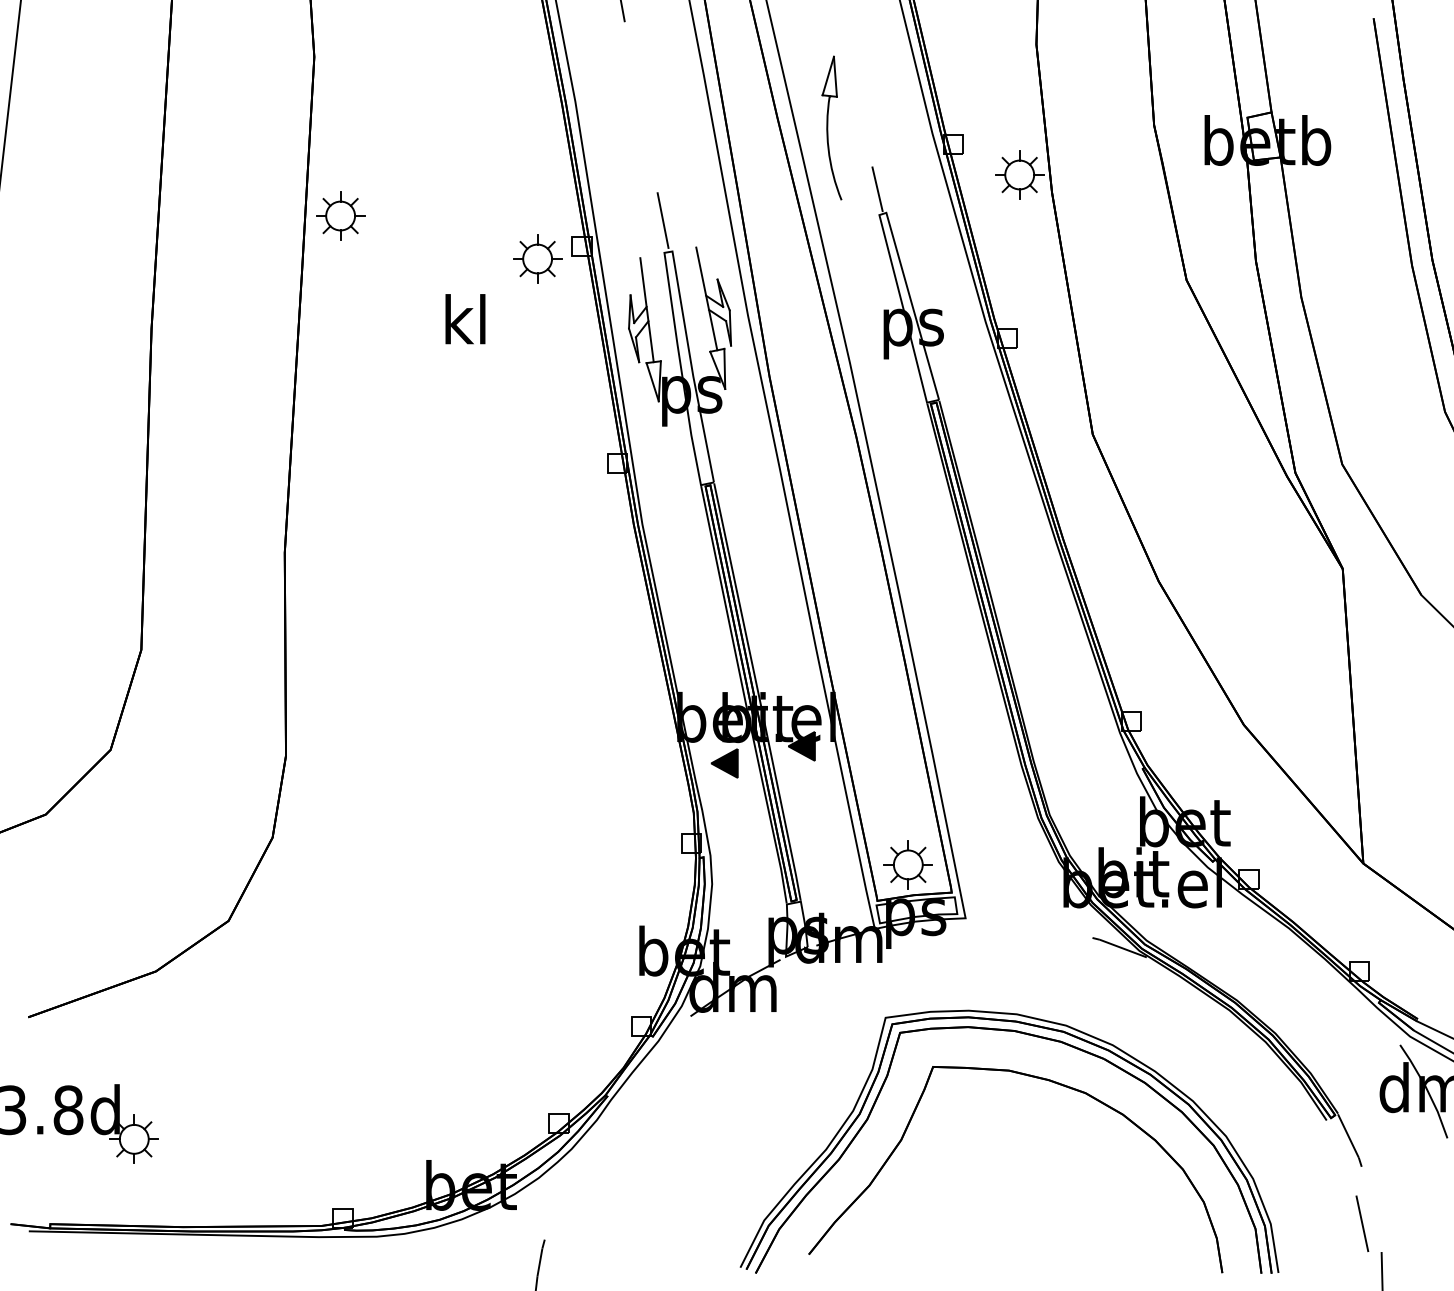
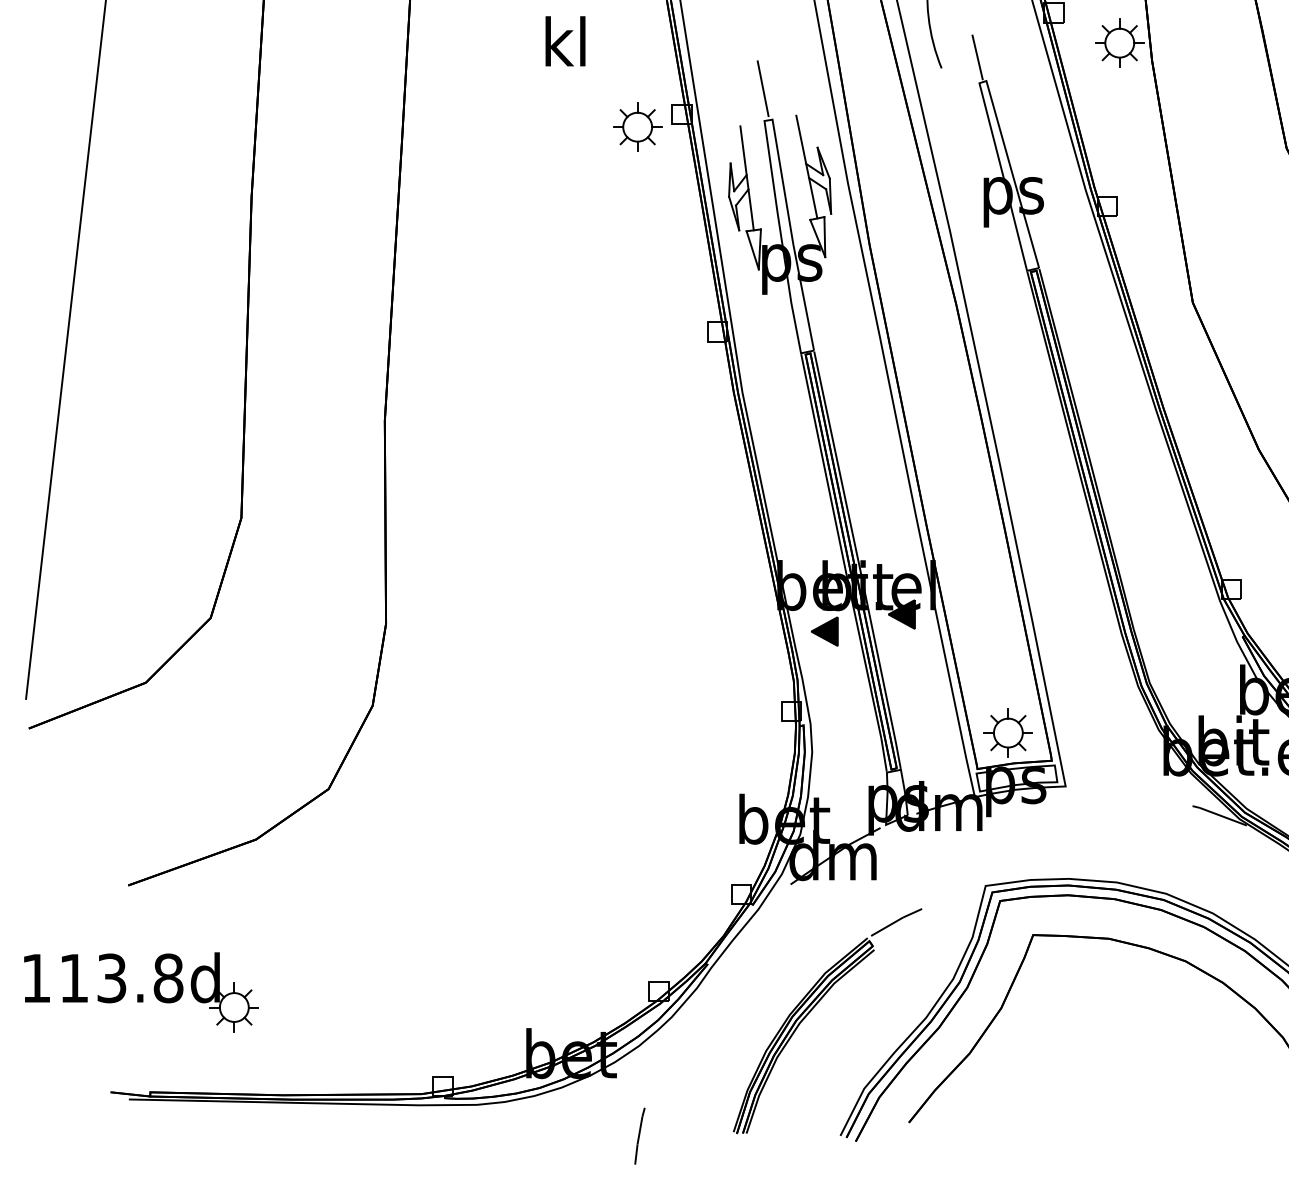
part: (340, 215) -> (440, 83), removed
text: (465, 319) -> (565, 41), moved
part: (711, 1143) -> (811, 1011), added

